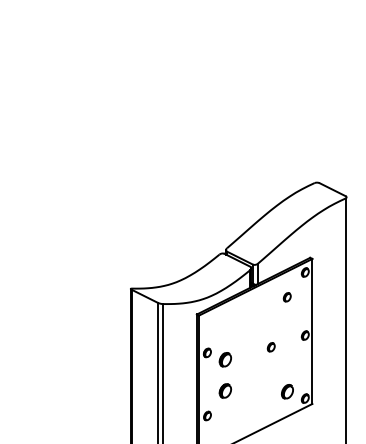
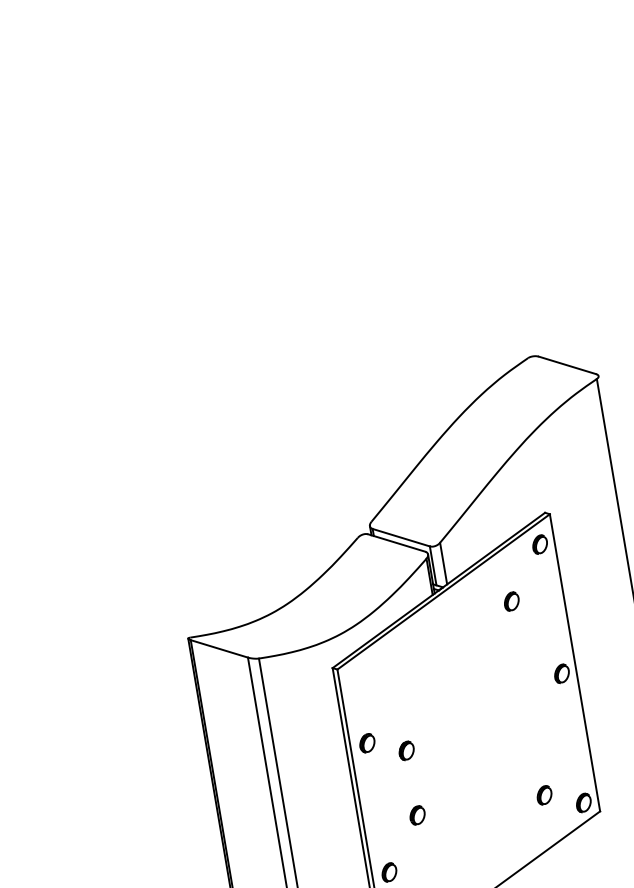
part: (270, 347) -> (494, 710), removed
part: (225, 359) -> (406, 750), size x0.62
part: (225, 391) -> (417, 815), size x0.62
part: (286, 391) -> (542, 794), size x0.62

